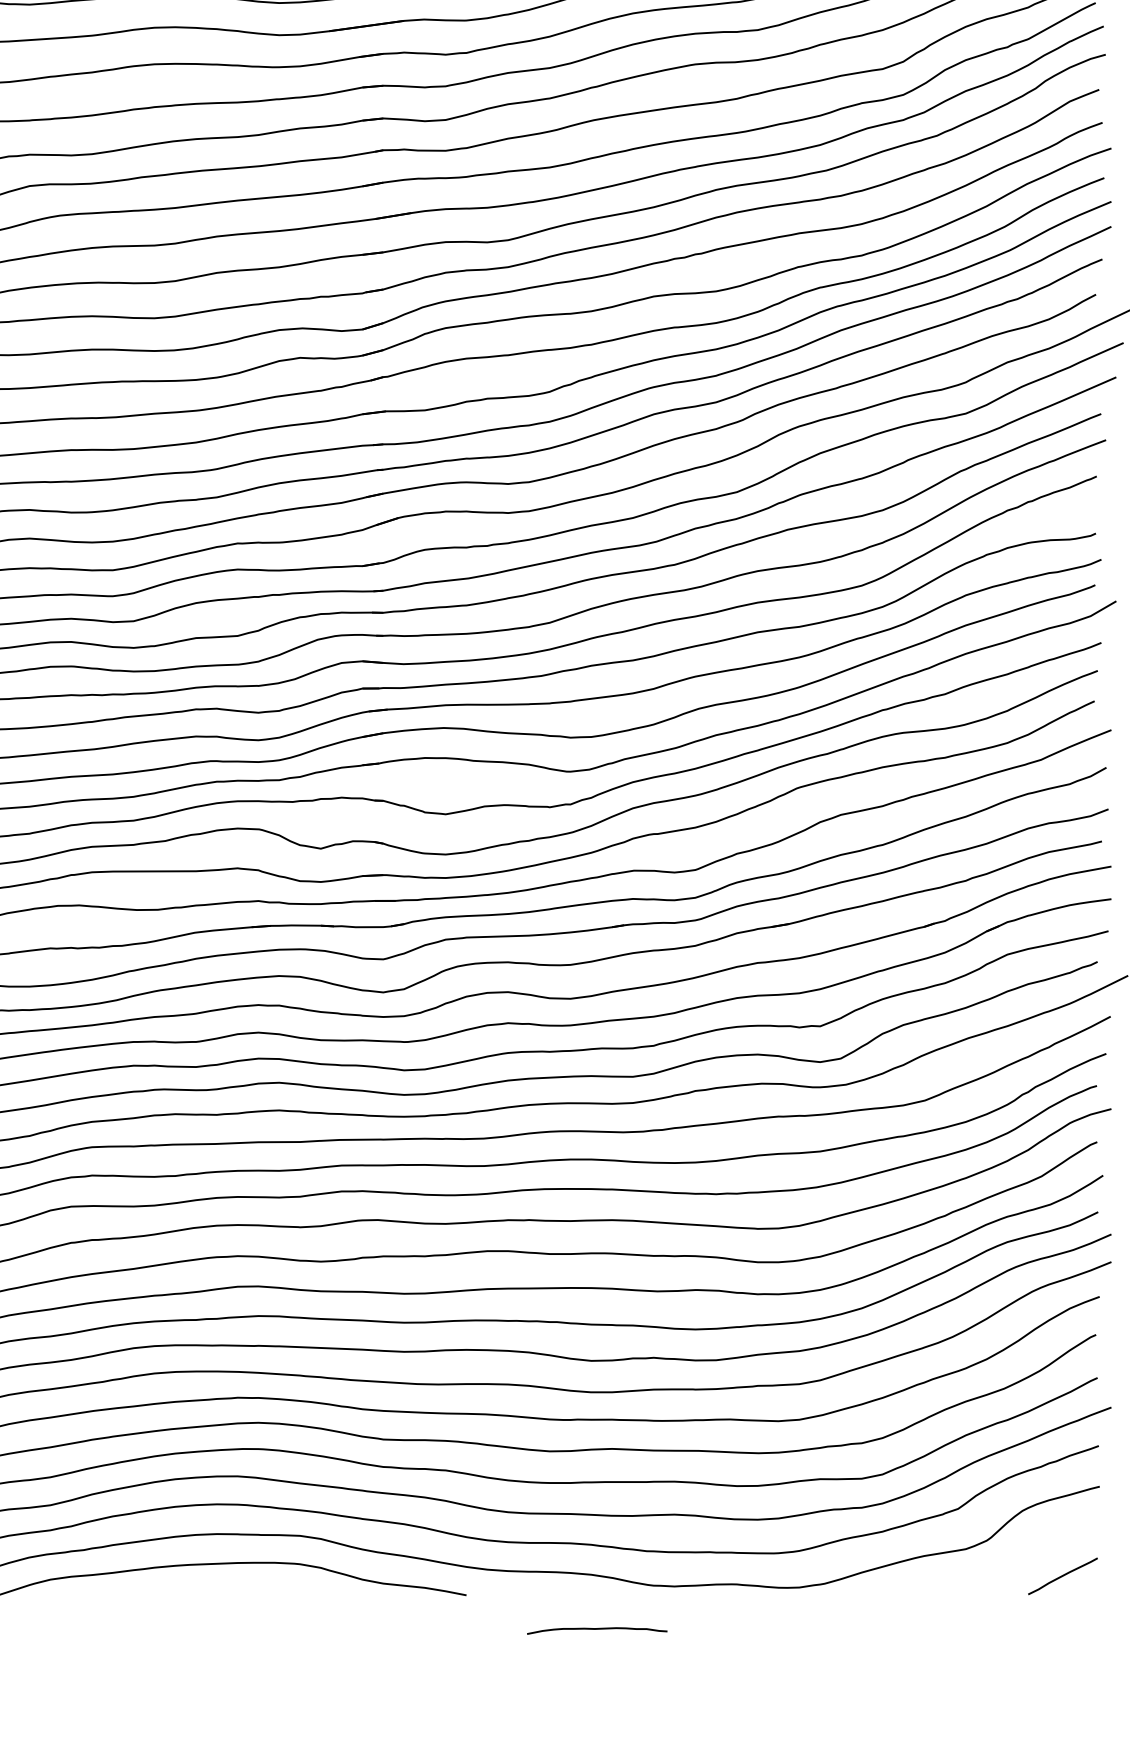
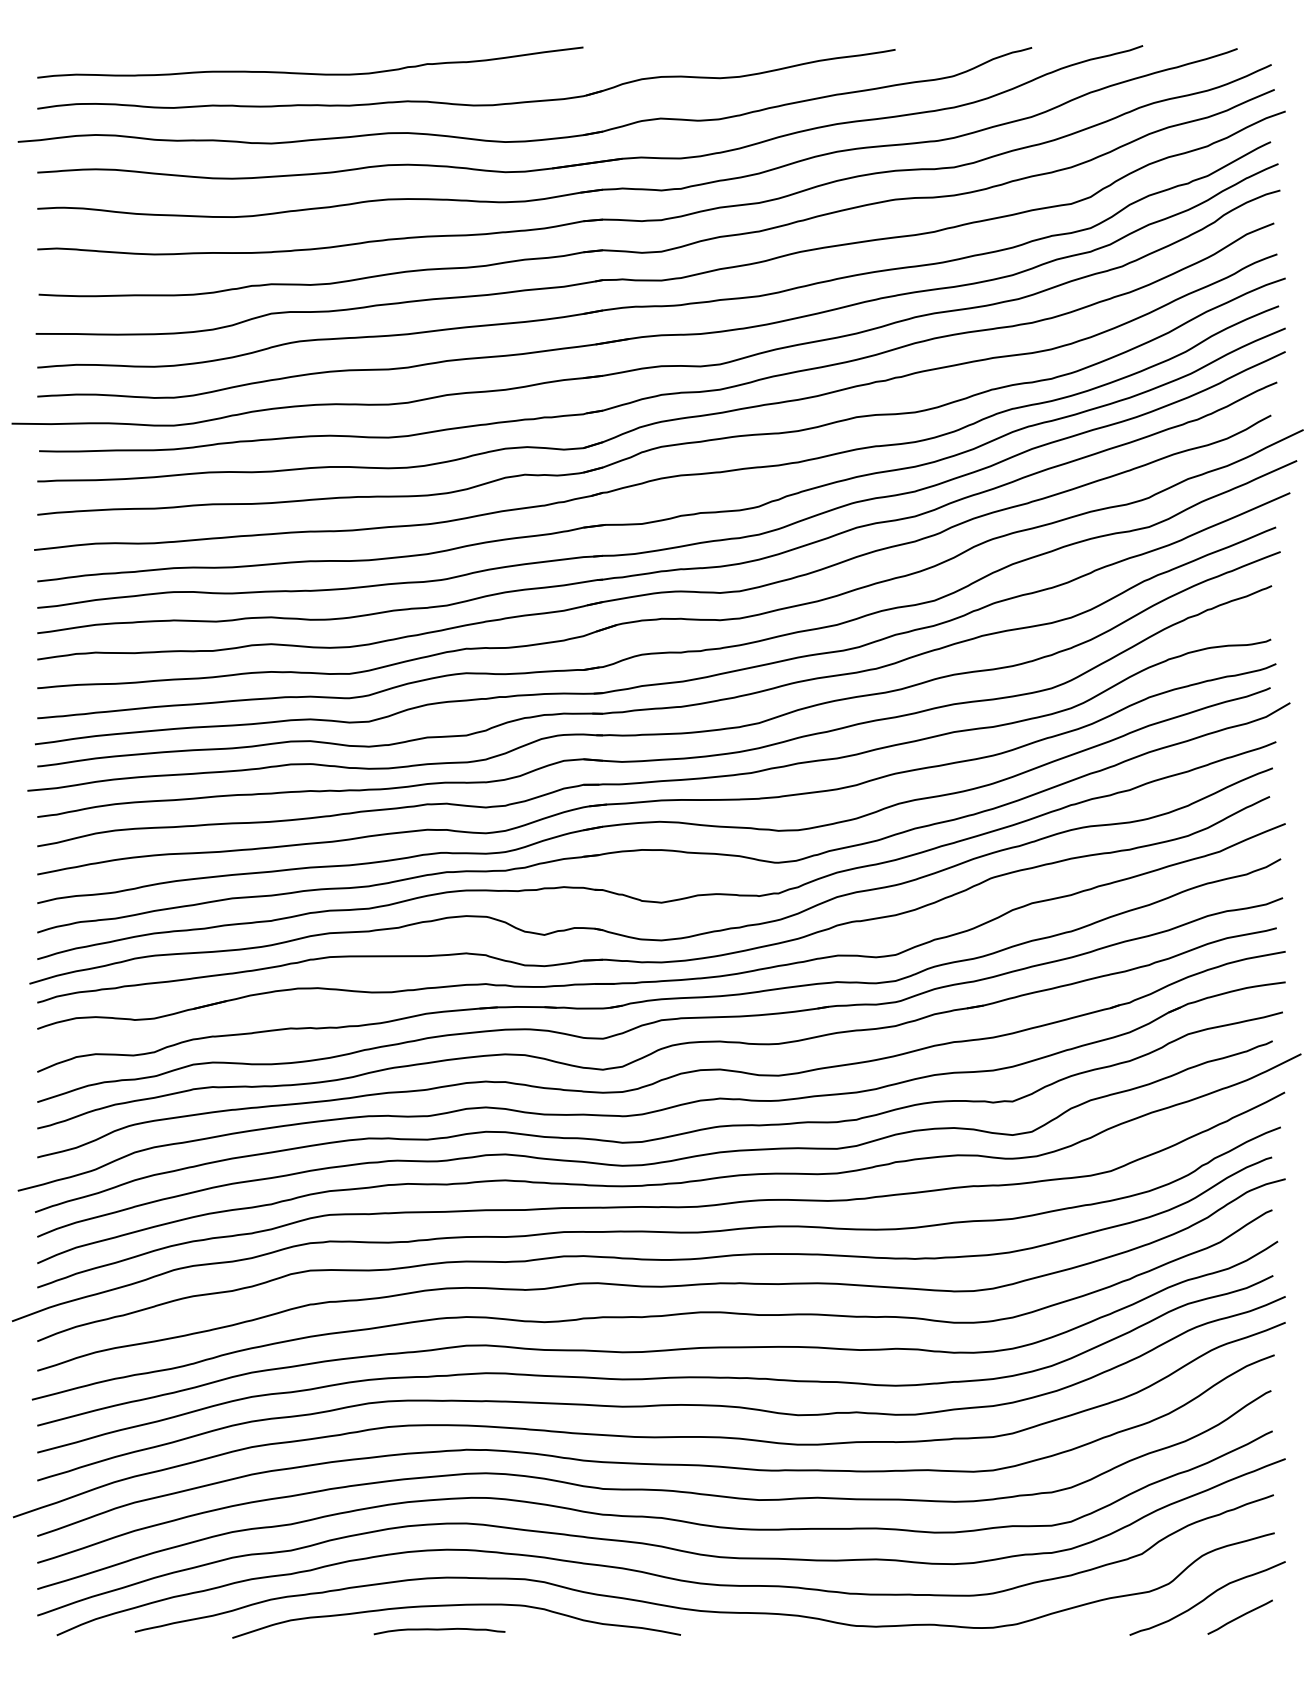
curve: (1028, 1556) -> (1207, 1598), added
curve: (597, 1629) -> (439, 1630), moved

